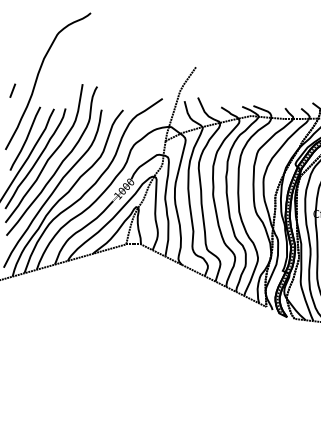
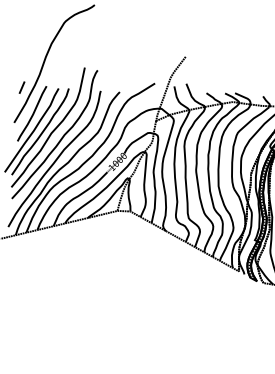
line: (12, 90) -> (21, 87), moved

